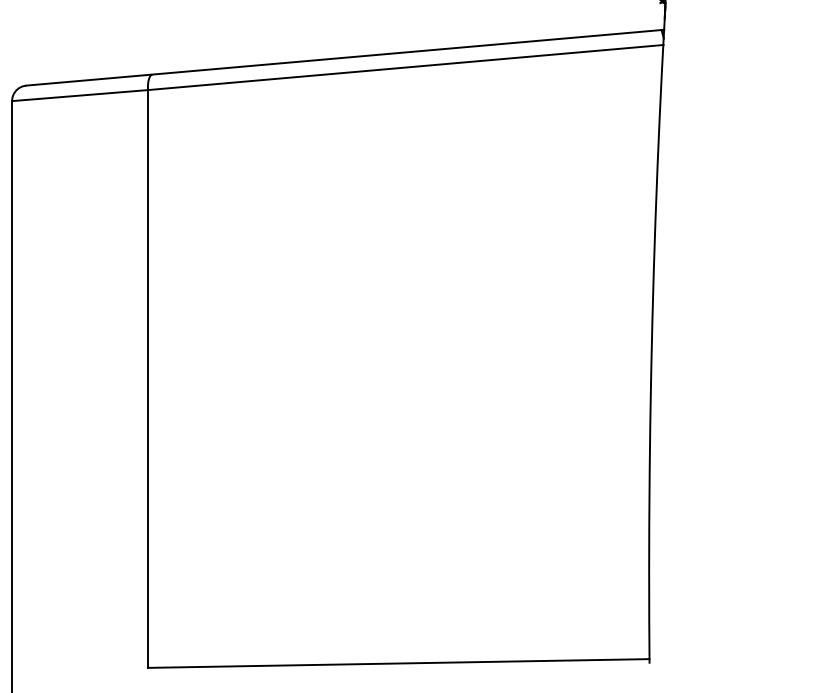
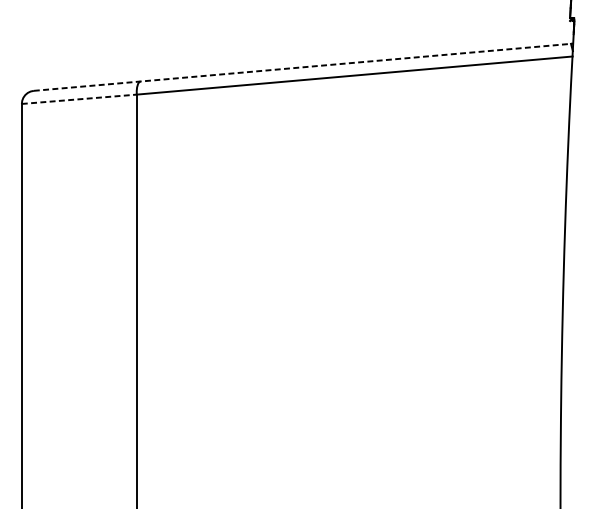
line: (345, 57) -> (303, 67), solid -> dashed
line: (80, 95) -> (79, 99), solid -> dashed

